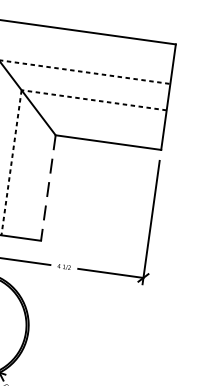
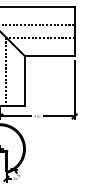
line: (49, 188) -> (25, 81), dashed -> solid

